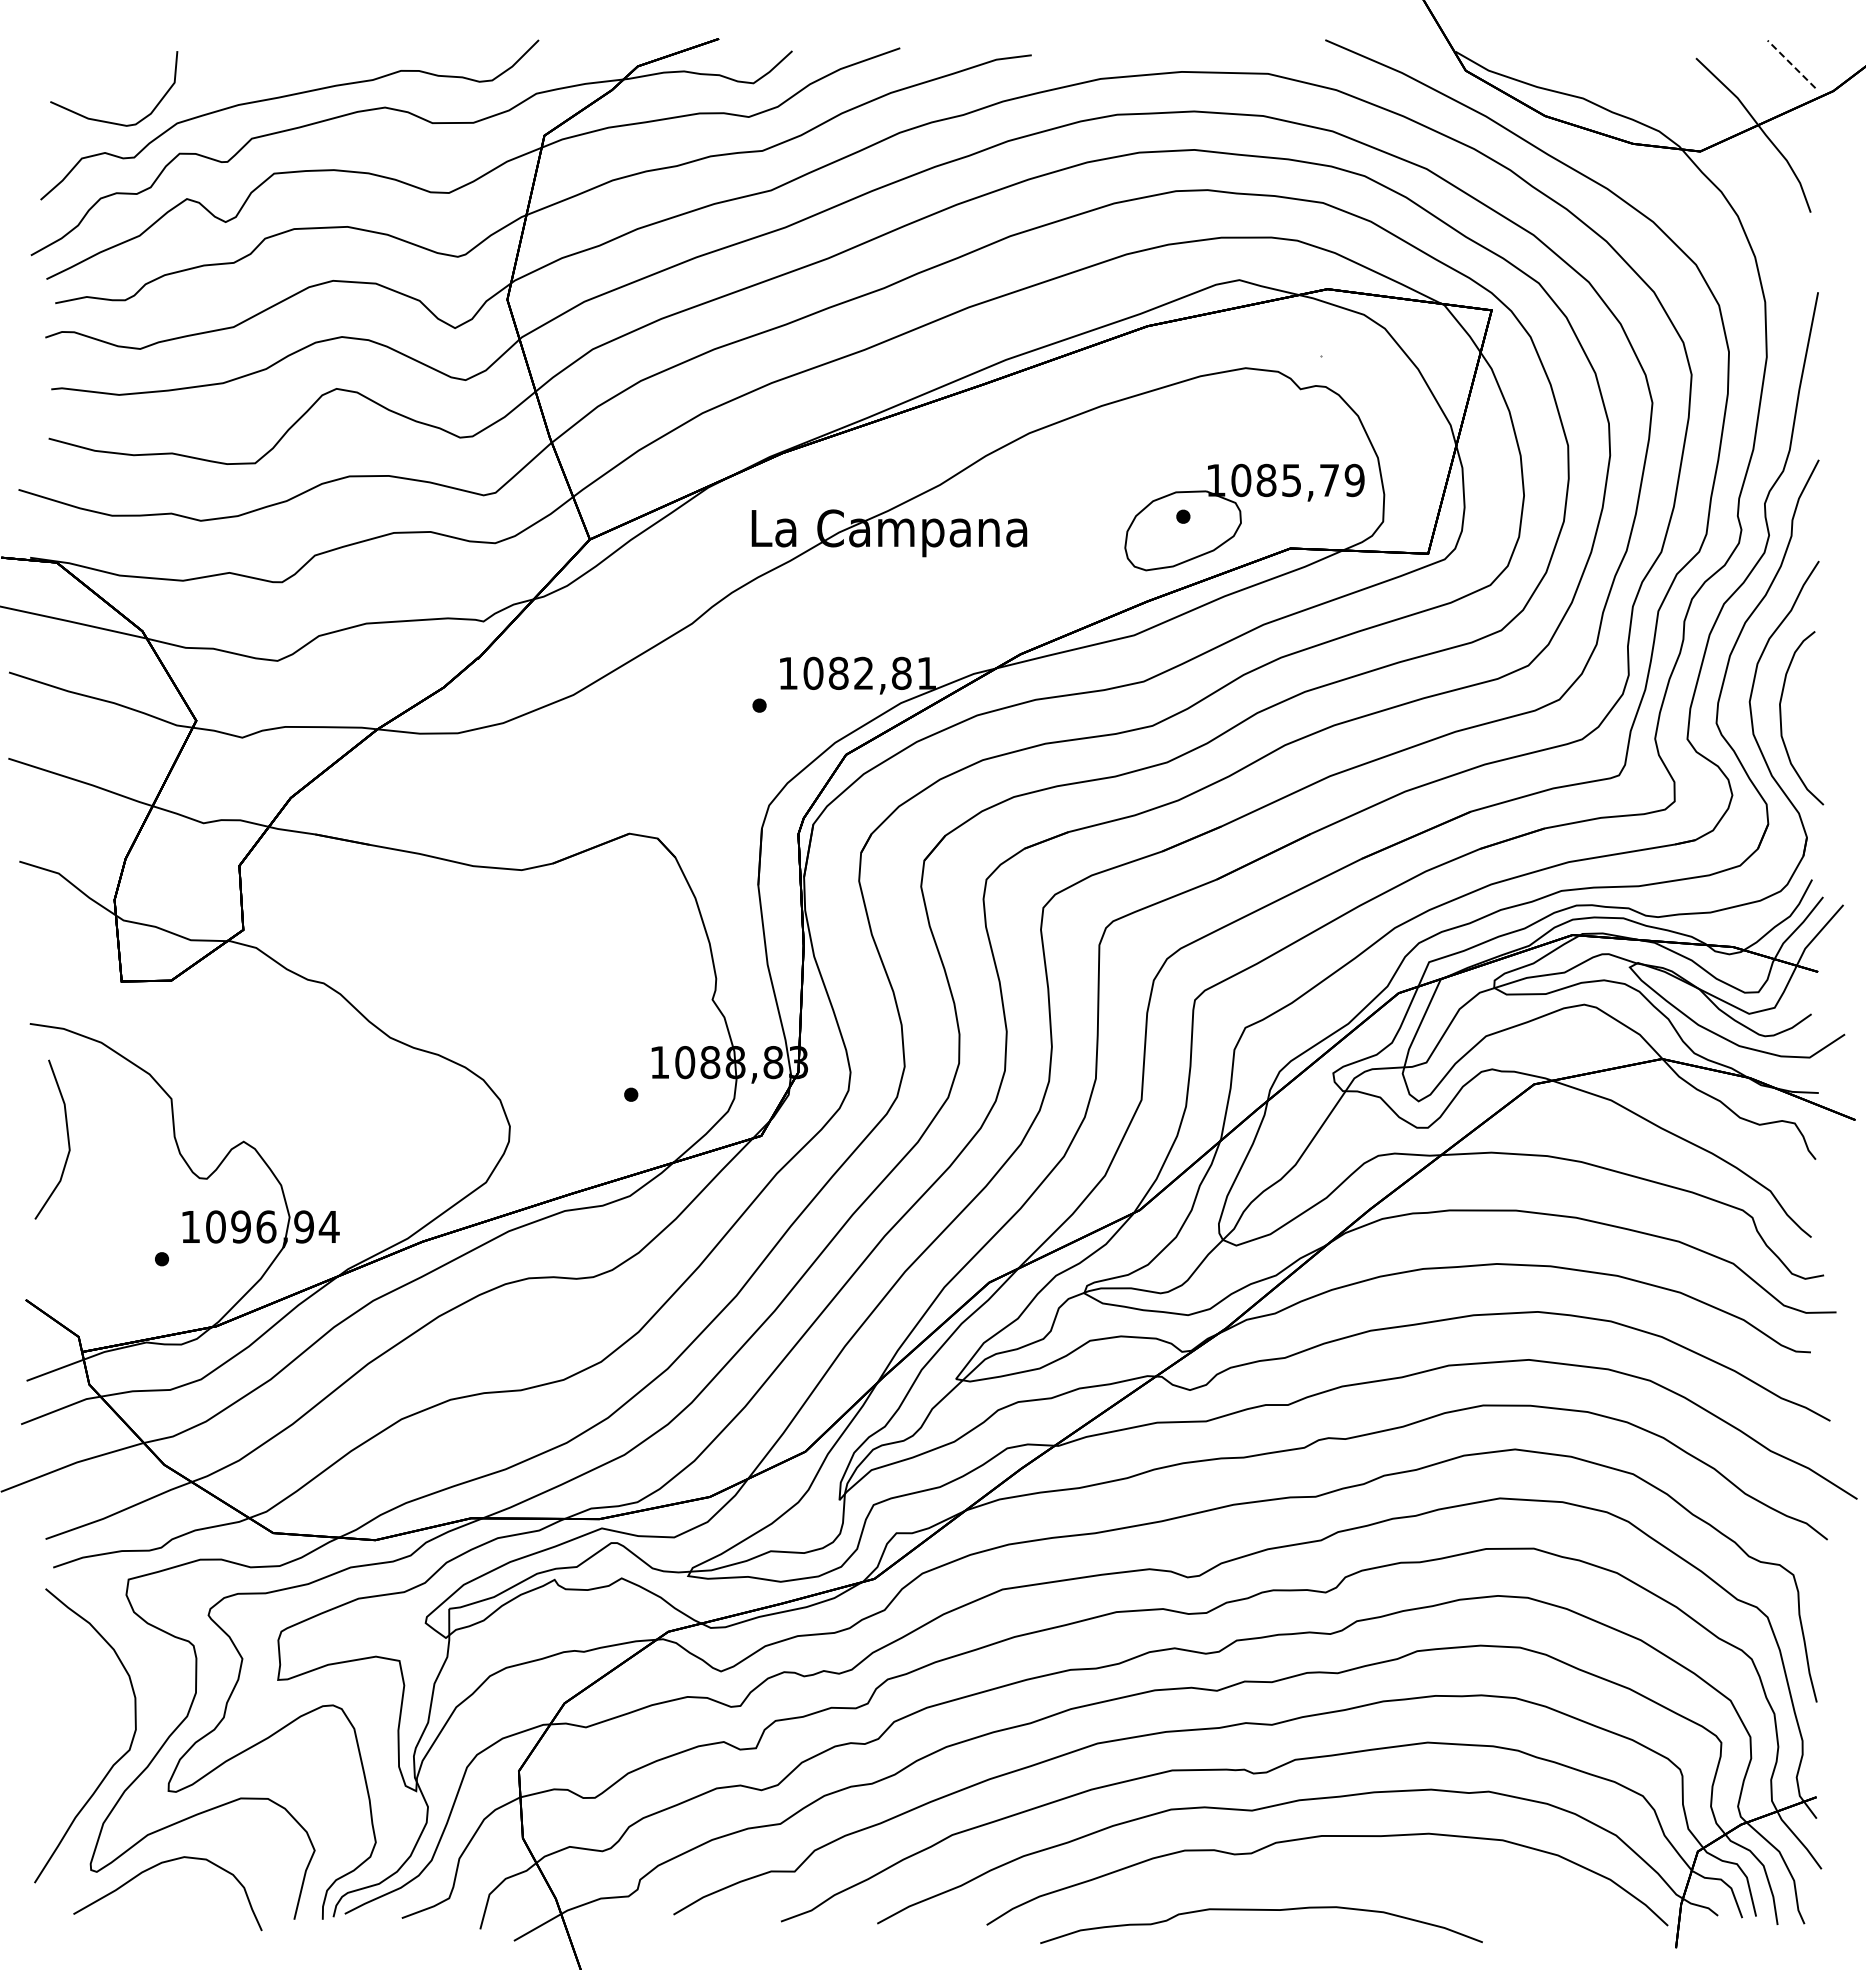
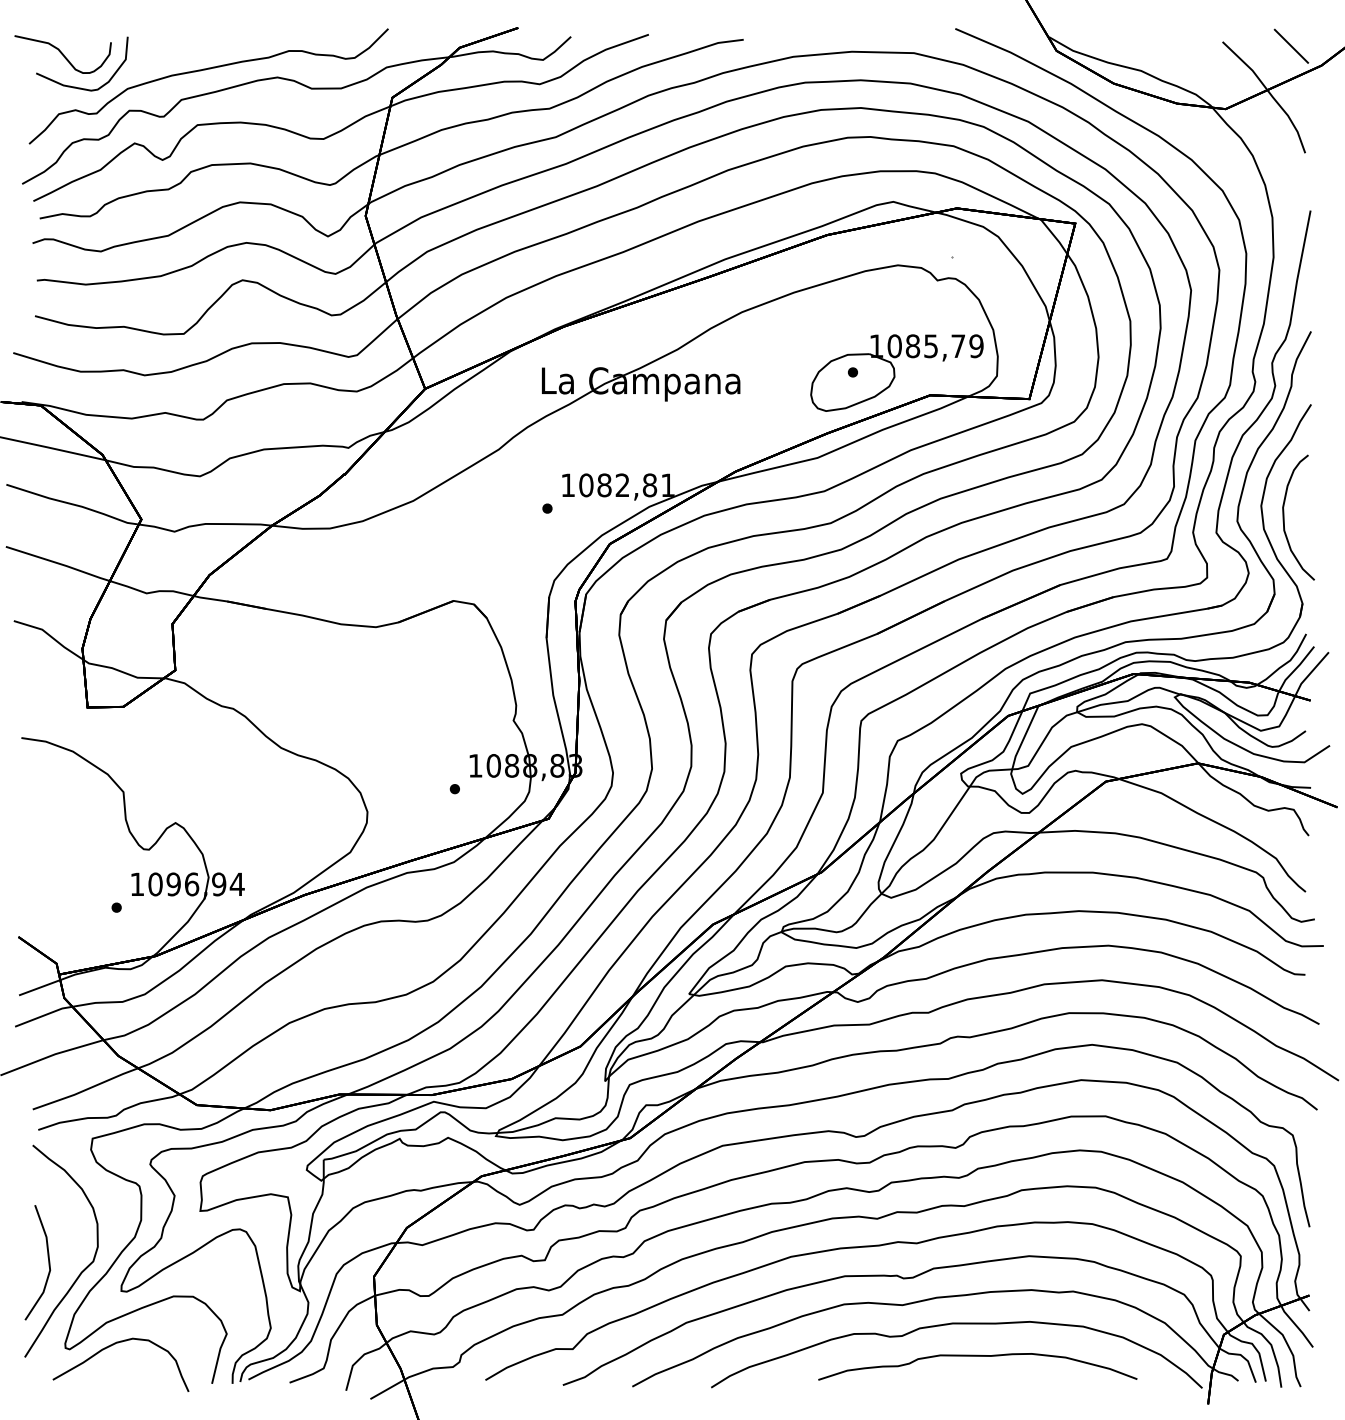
line: (1791, 64) -> (1291, 46), dashed -> solid
curve: (87, 75) -> (62, 54), added
line: (67, 1139) -> (48, 1262), moved
curve: (1261, 1910) -> (977, 1356), moved

